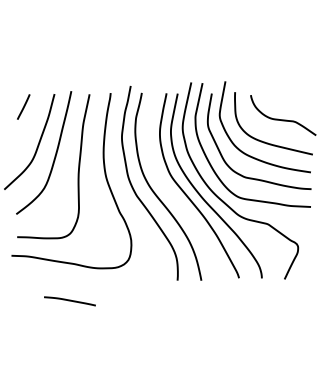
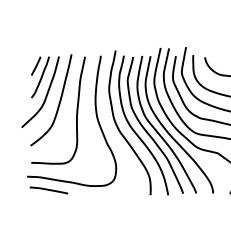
curve: (30, 122) -> (41, 77), added
curve: (172, 193) -> (146, 130), added
curve: (69, 301) -> (48, 190), moved

